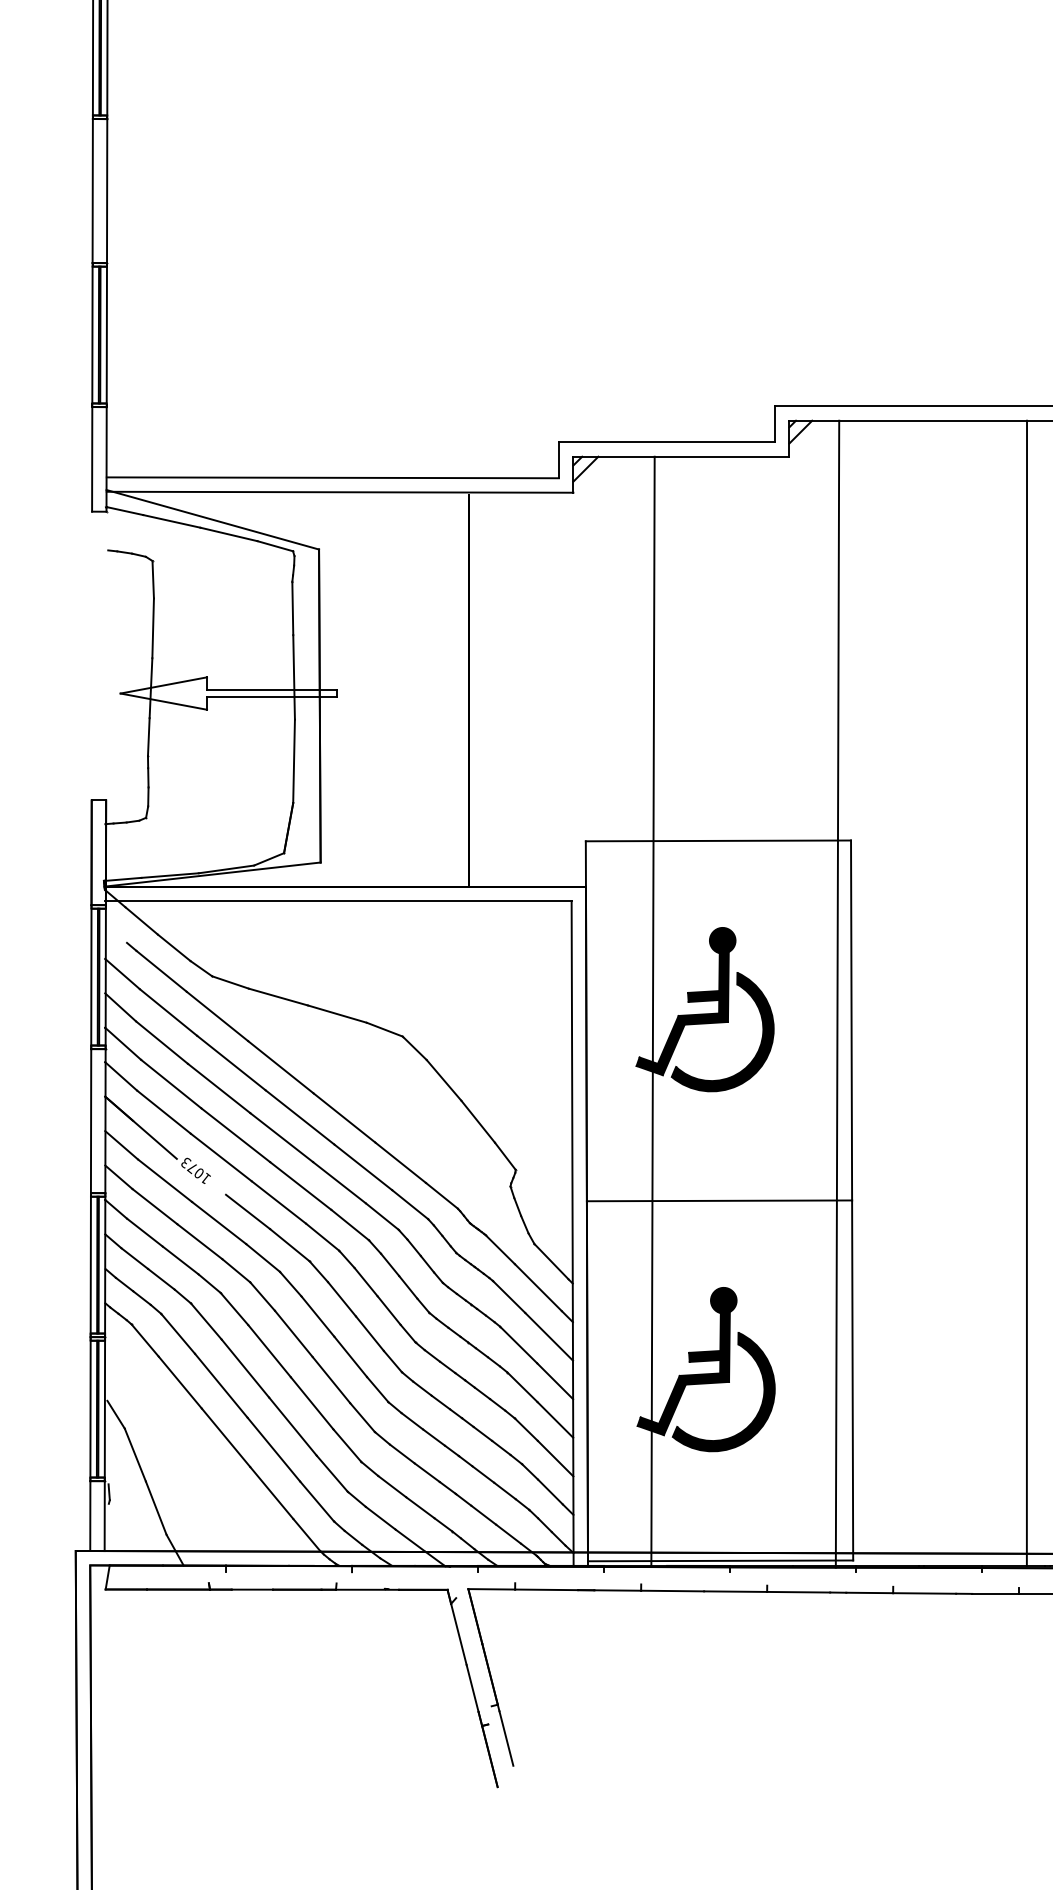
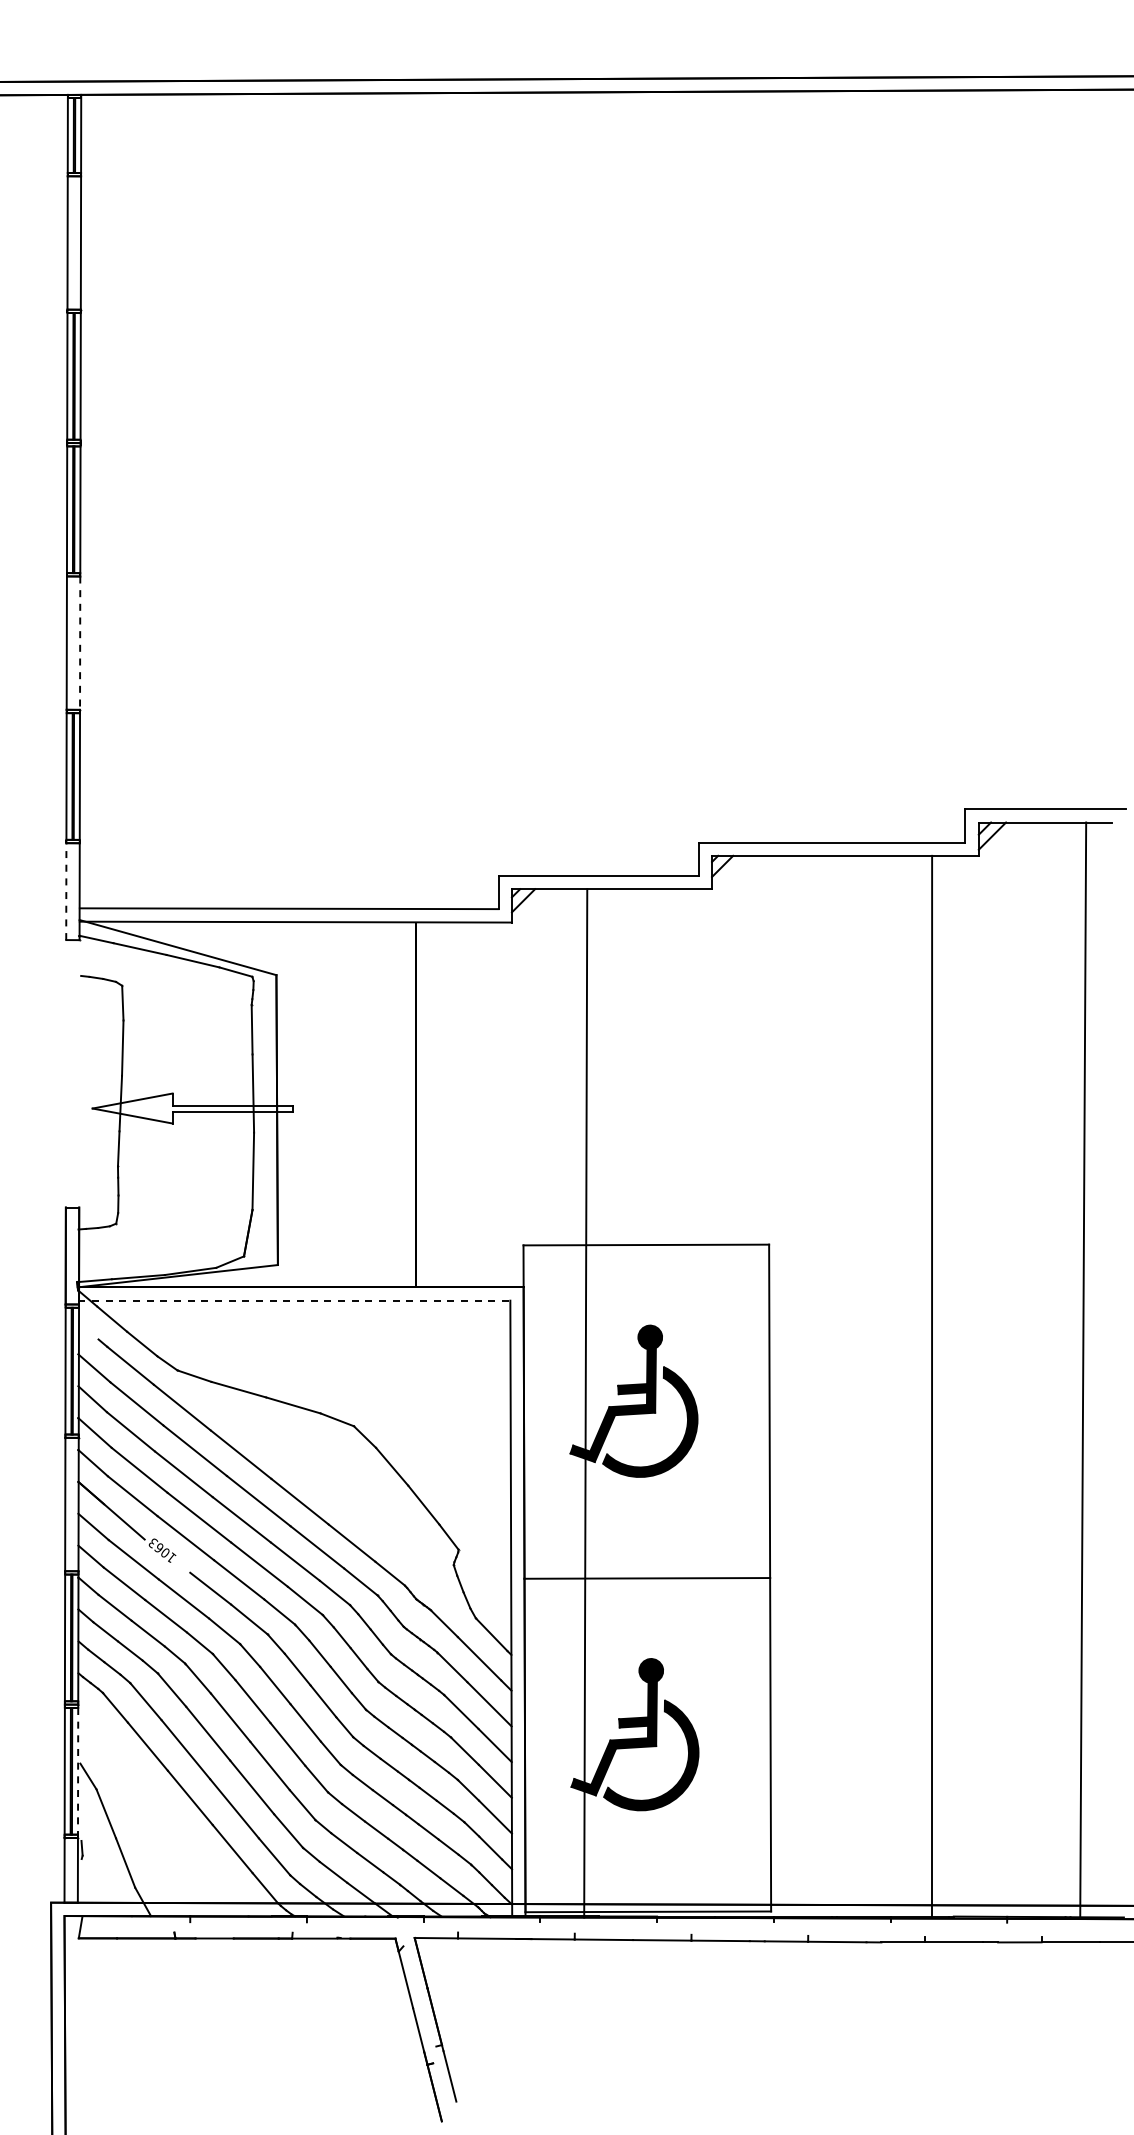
line: (107, 191) -> (80, 643), solid -> dashed
line: (92, 459) -> (66, 891), solid -> dashed
line: (338, 900) -> (294, 1300), solid -> dashed
line: (837, 993) -> (756, 1386), removed
text: (191, 1168) -> (158, 1548), 1073 -> 1063
line: (105, 1409) -> (78, 1771), solid -> dashed

